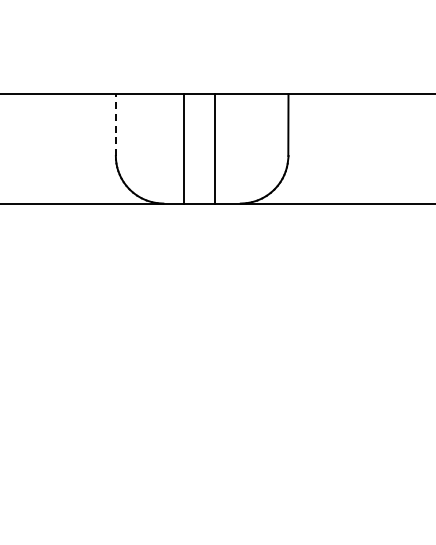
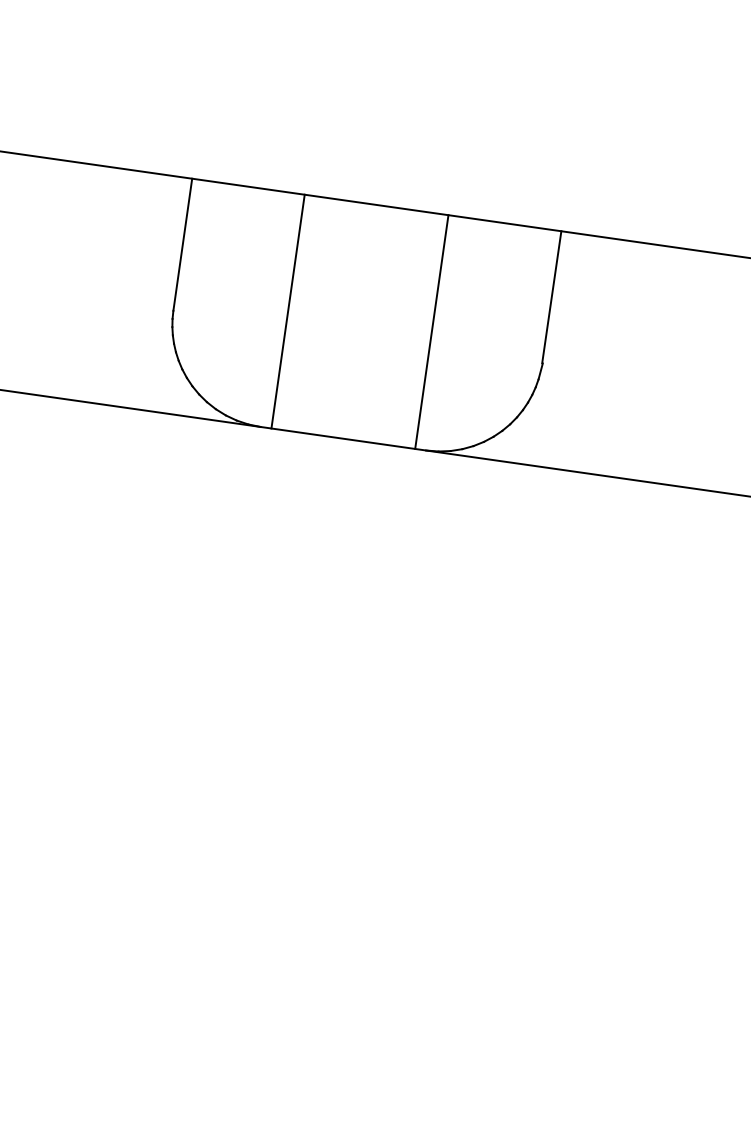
line: (115, 125) -> (181, 245), dashed -> solid
line: (184, 148) -> (288, 310), moved
line: (214, 148) -> (431, 331), moved

